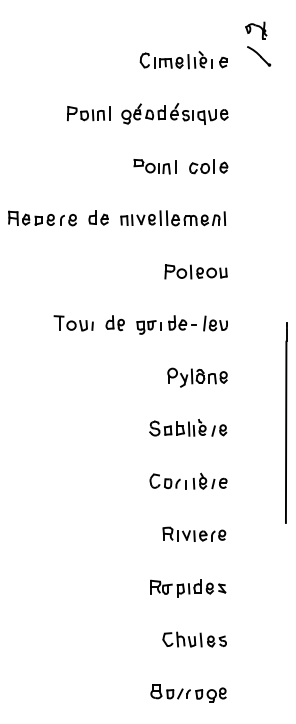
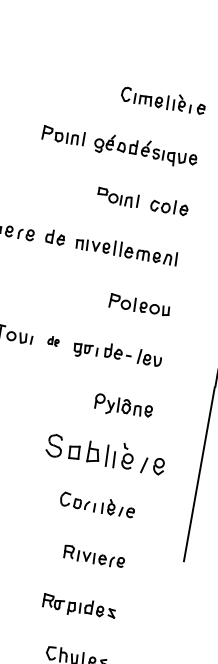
part: (114, 323) -> (53, 341), size x0.6
part: (188, 427) -> (106, 453), size x1.6

